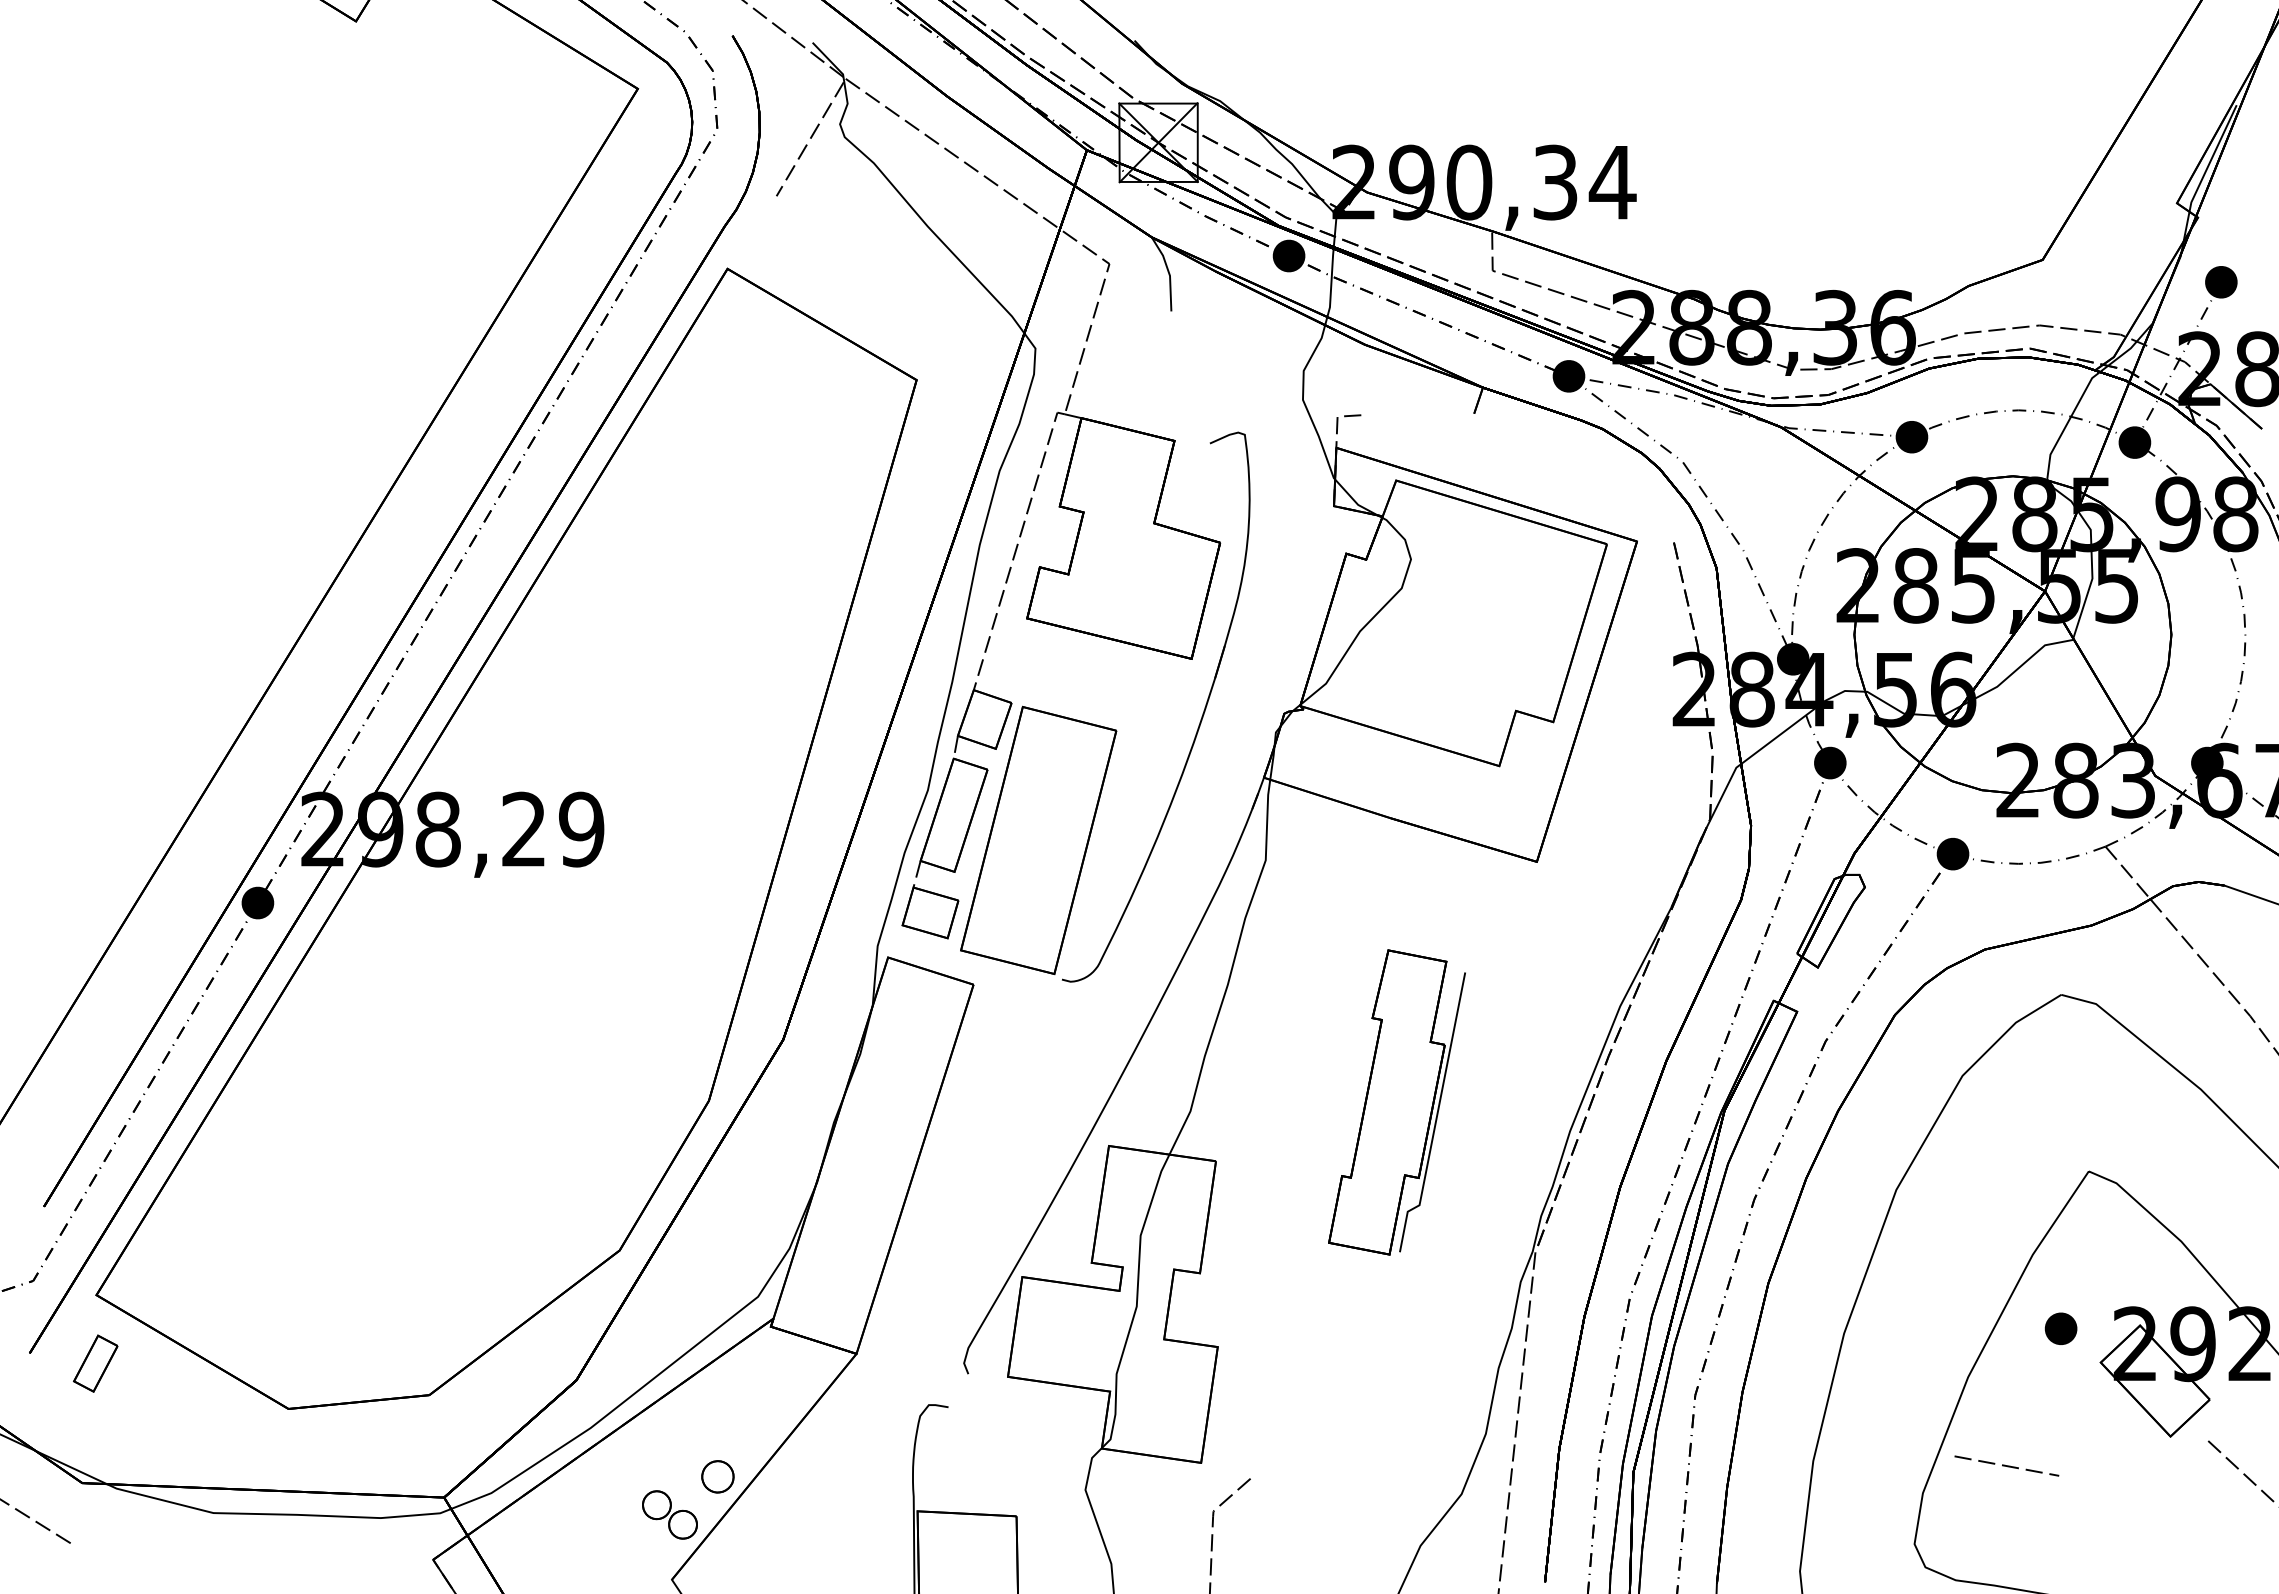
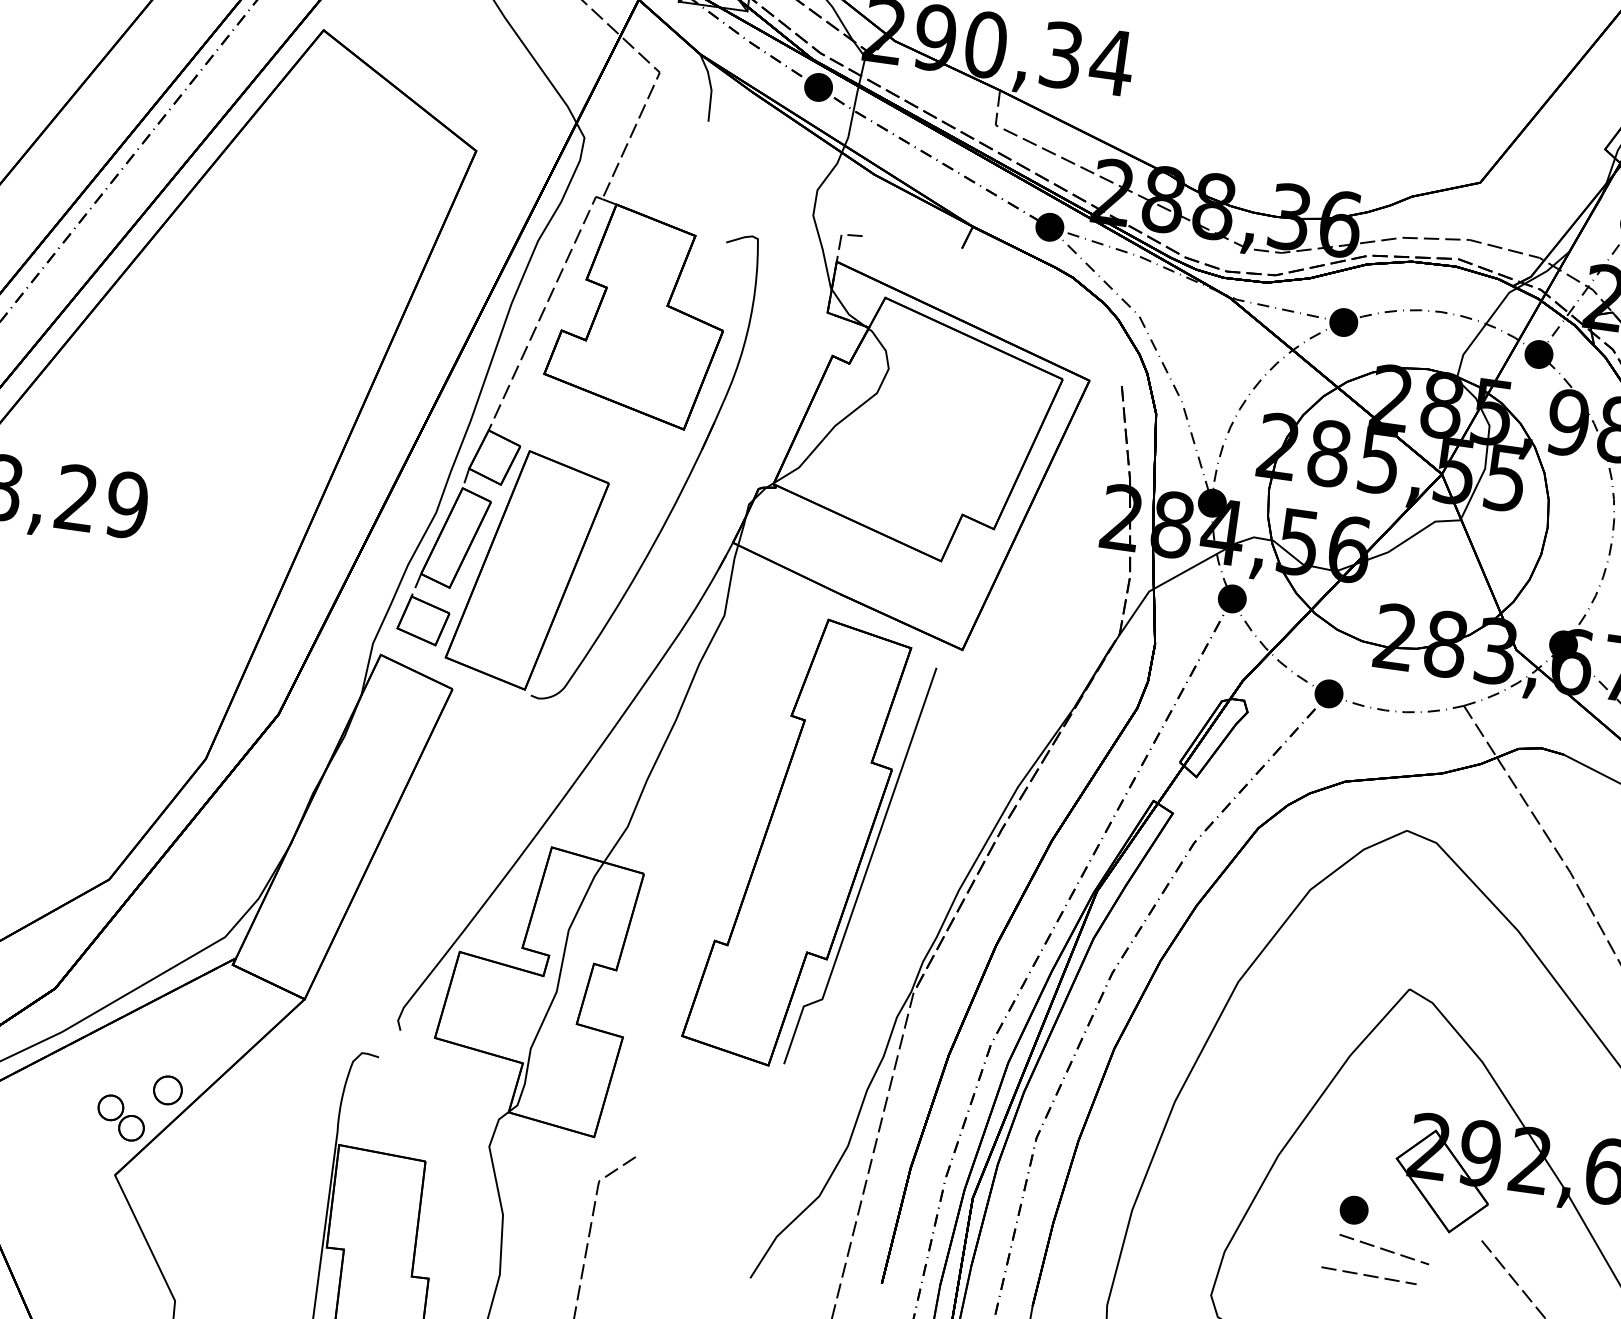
part: (1396, 1102) -> (809, 844), size x1.67
part: (2060, 1328) -> (1353, 1209), moved
line: (2006, 1465) -> (1384, 1249), moved
line: (2087, 1497) -> (1368, 1275), added

